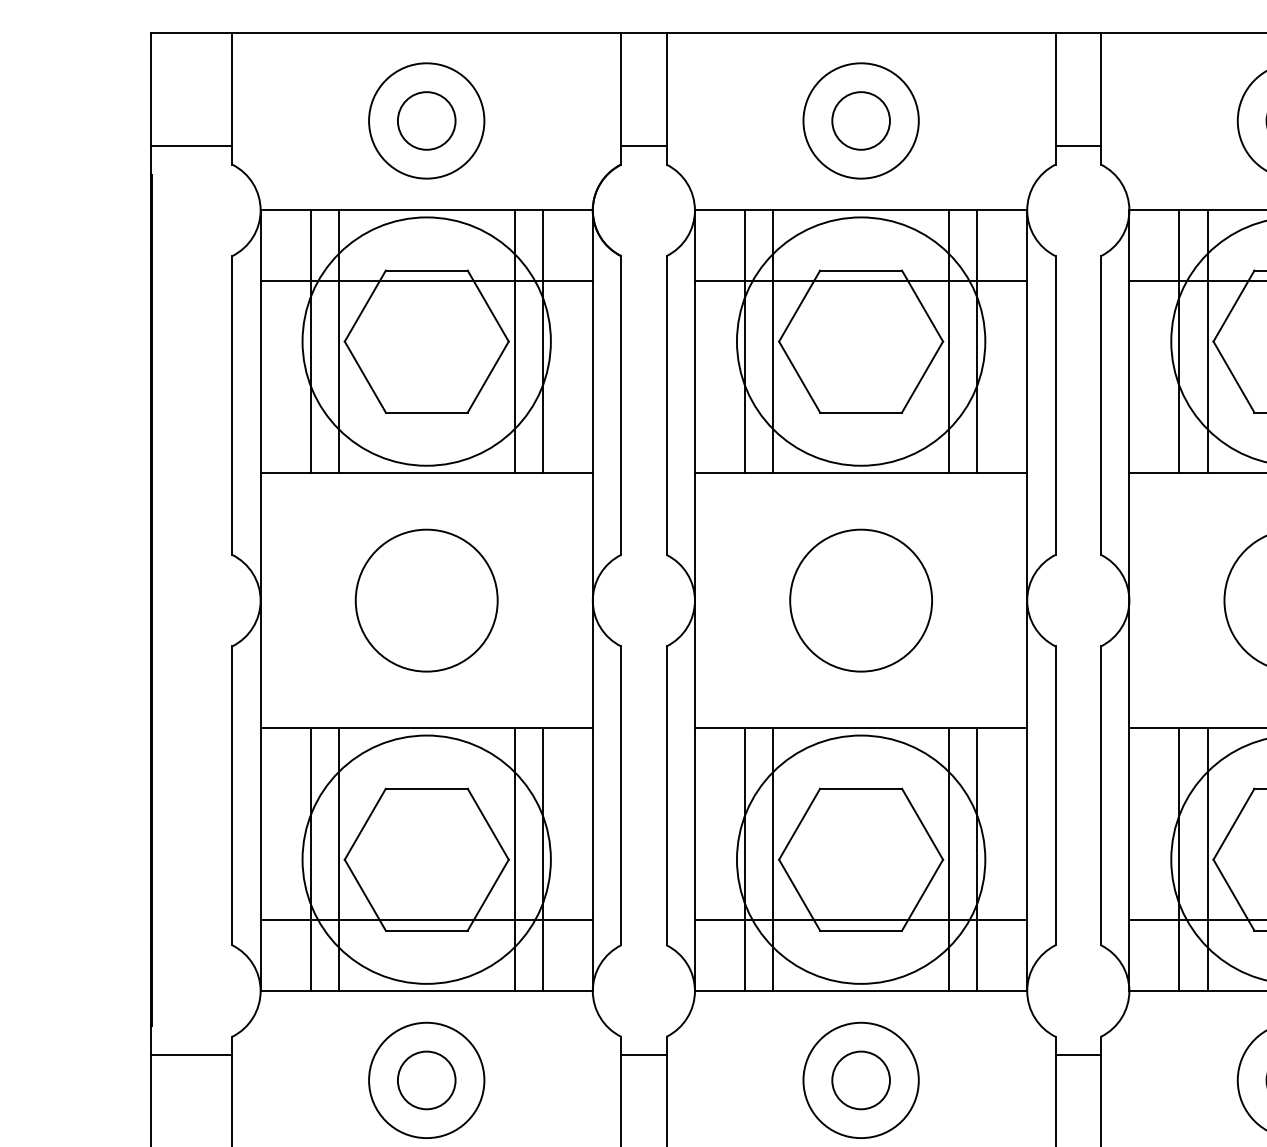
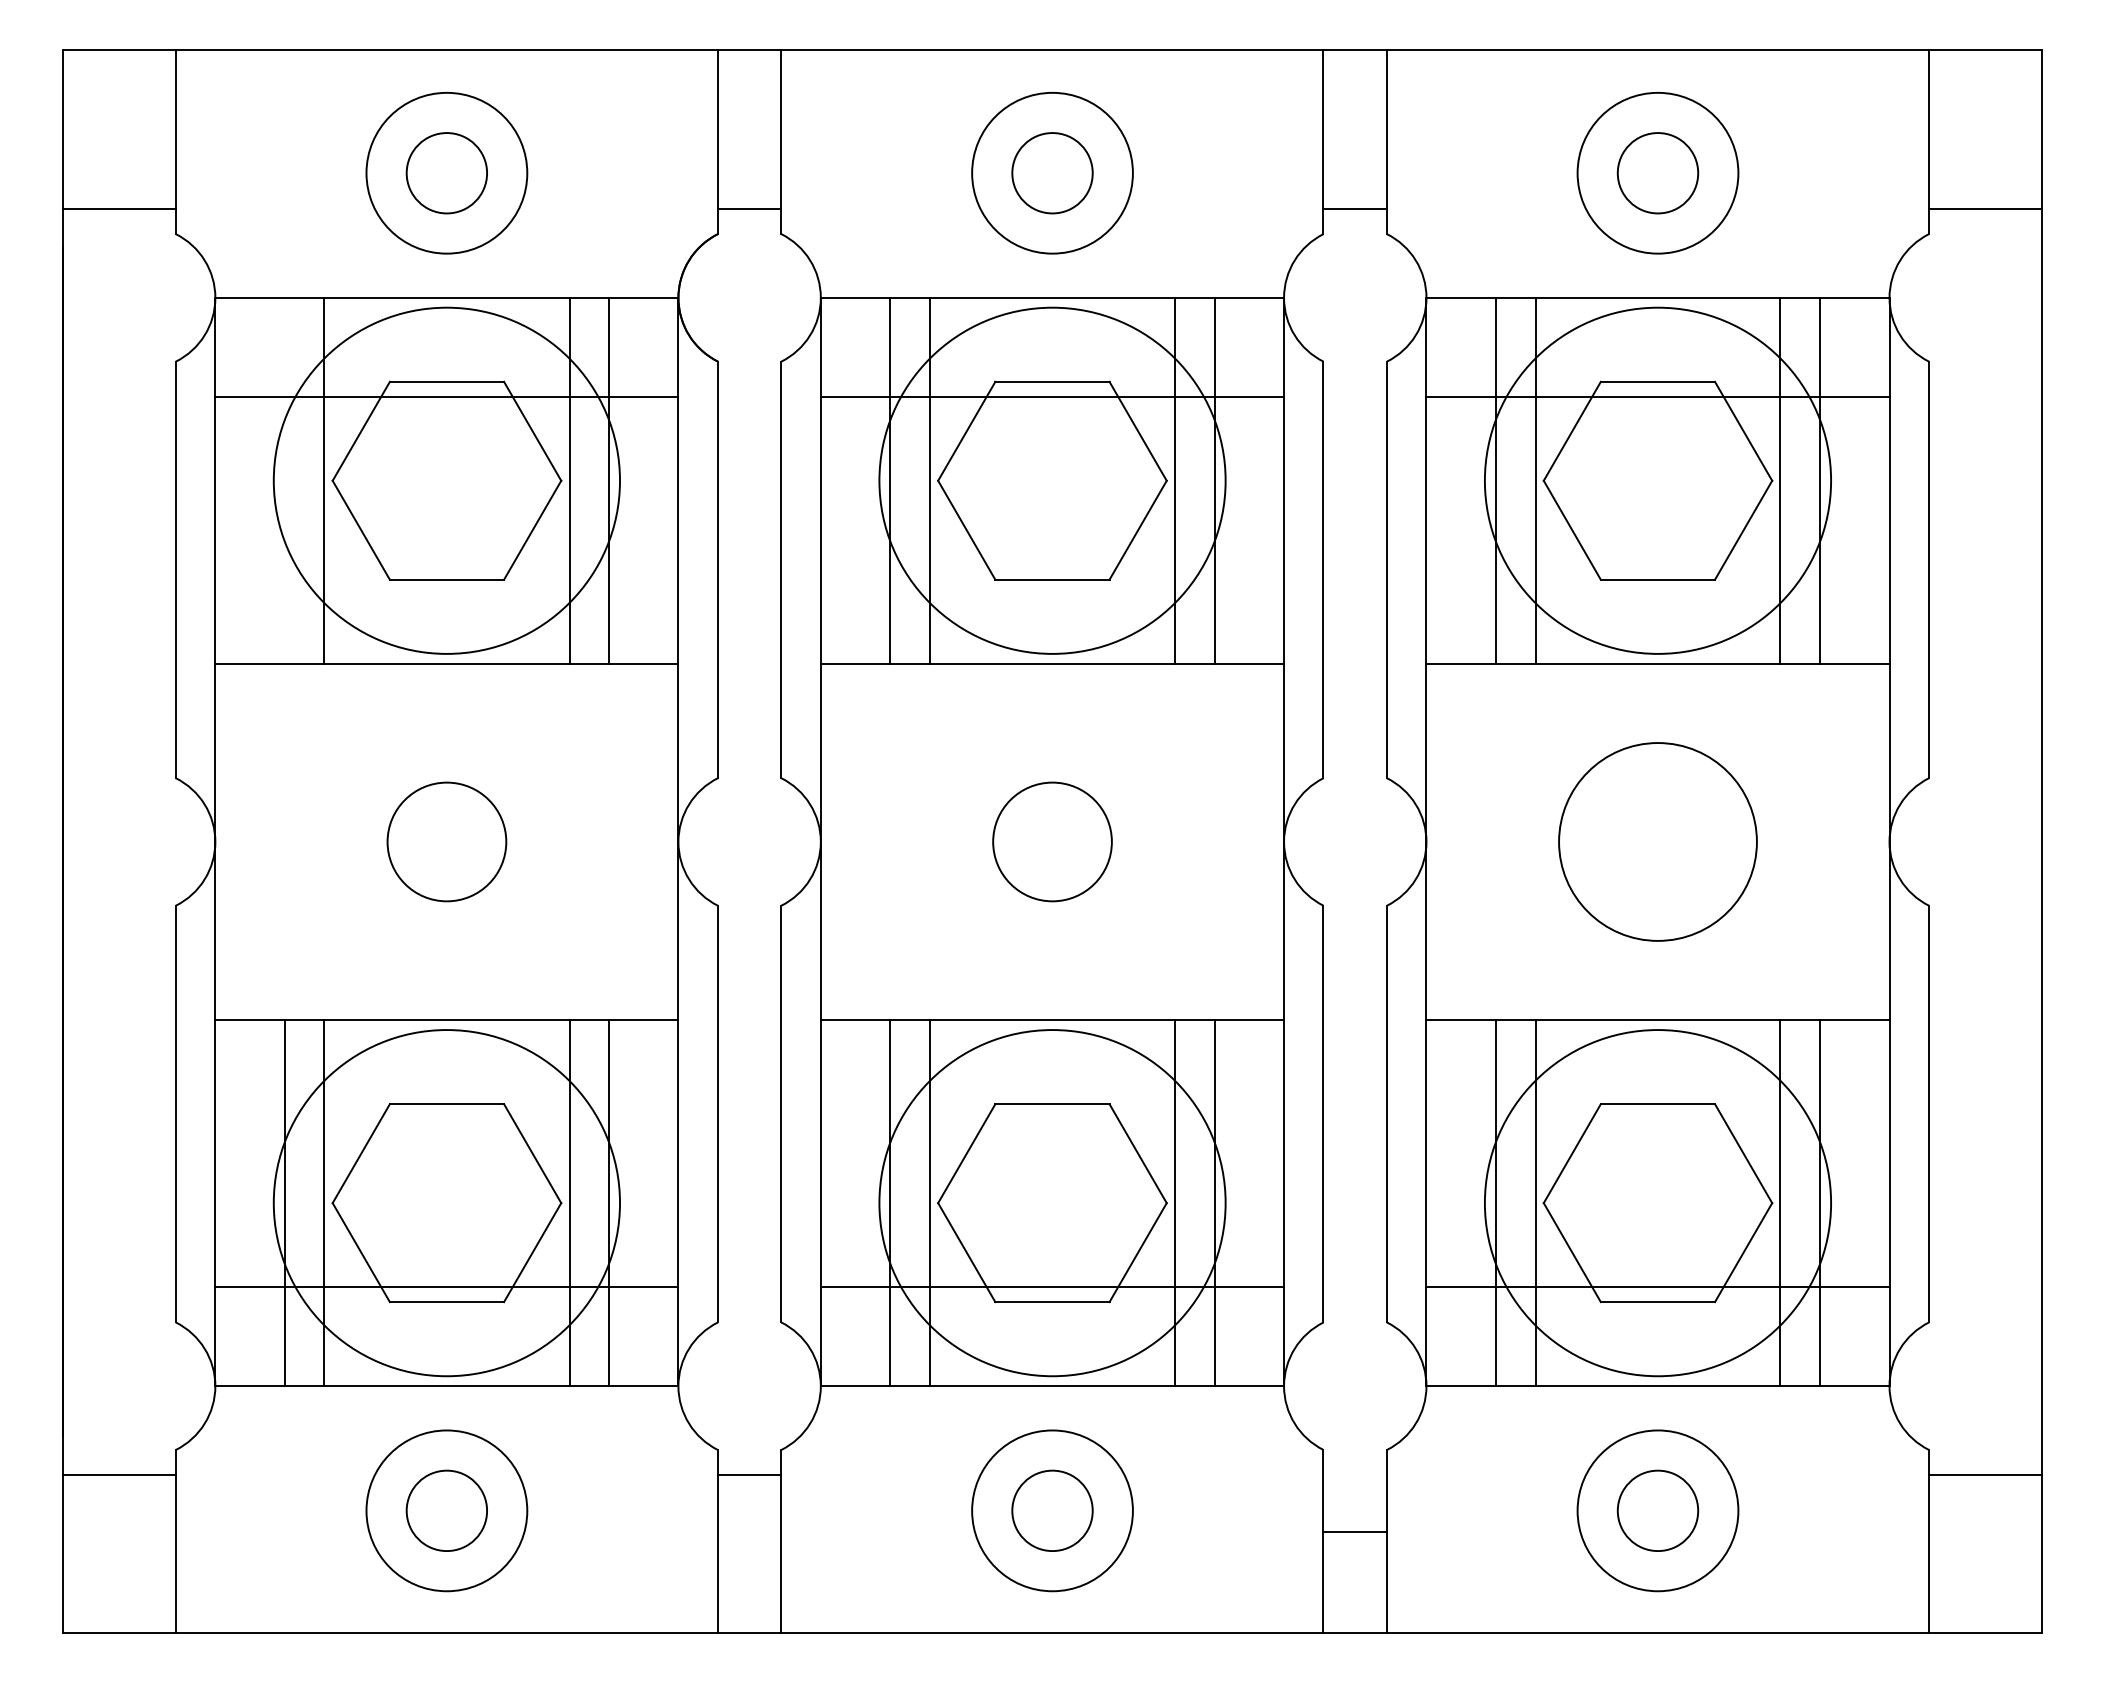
line: (310, 341) -> (284, 480), removed
circle: (426, 600) -> (446, 841), size x0.6
circle: (861, 600) -> (1052, 841), size x0.6
line: (1077, 1055) -> (1354, 1532), moved

